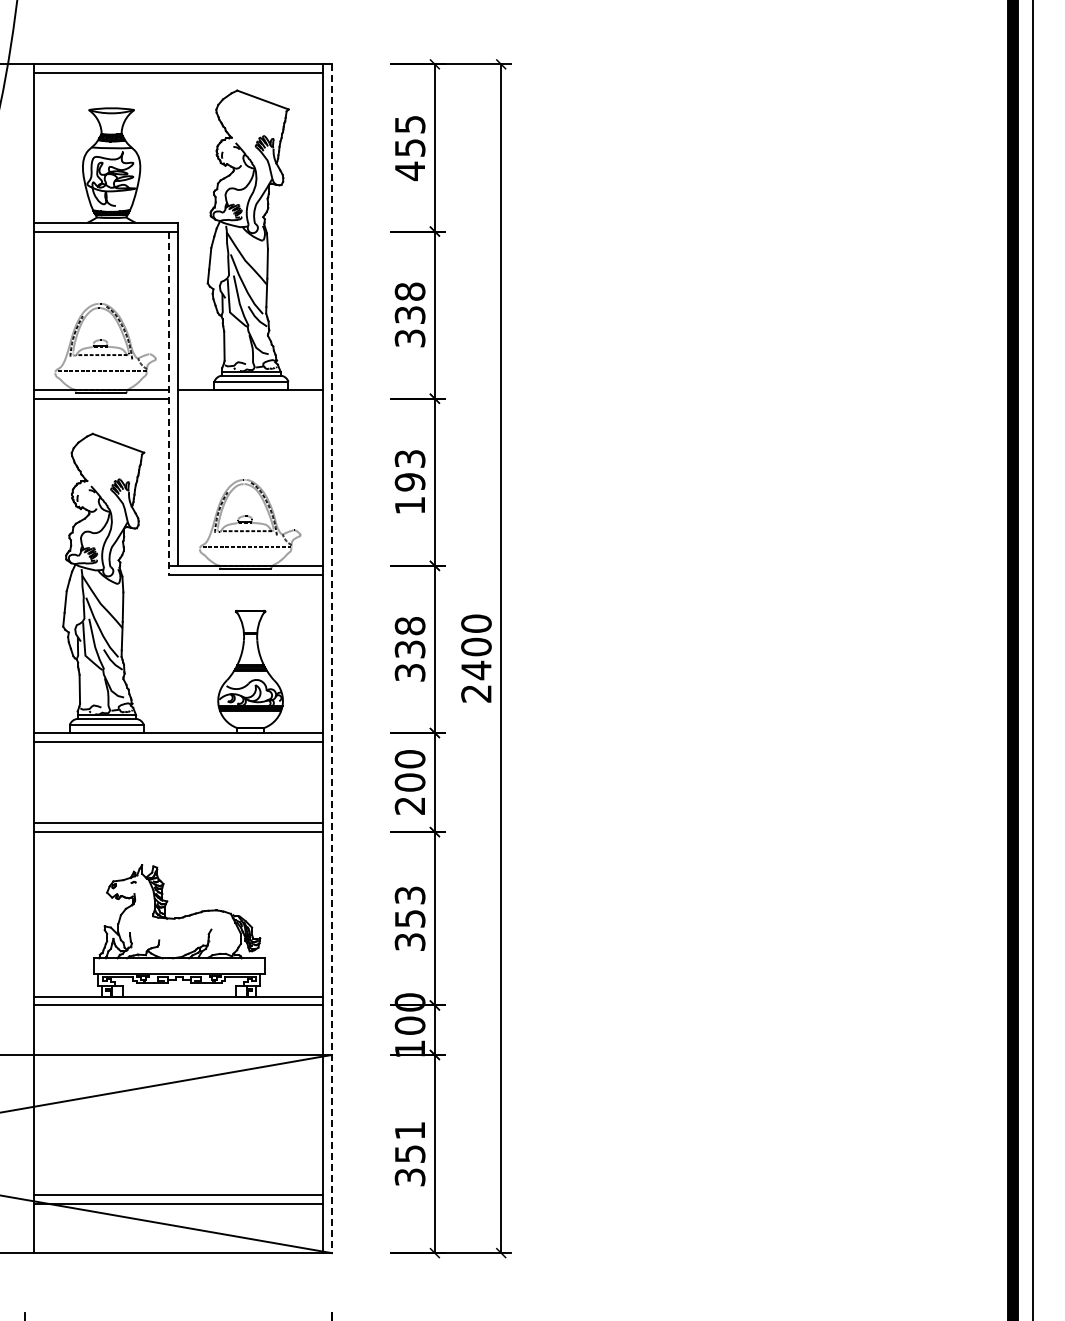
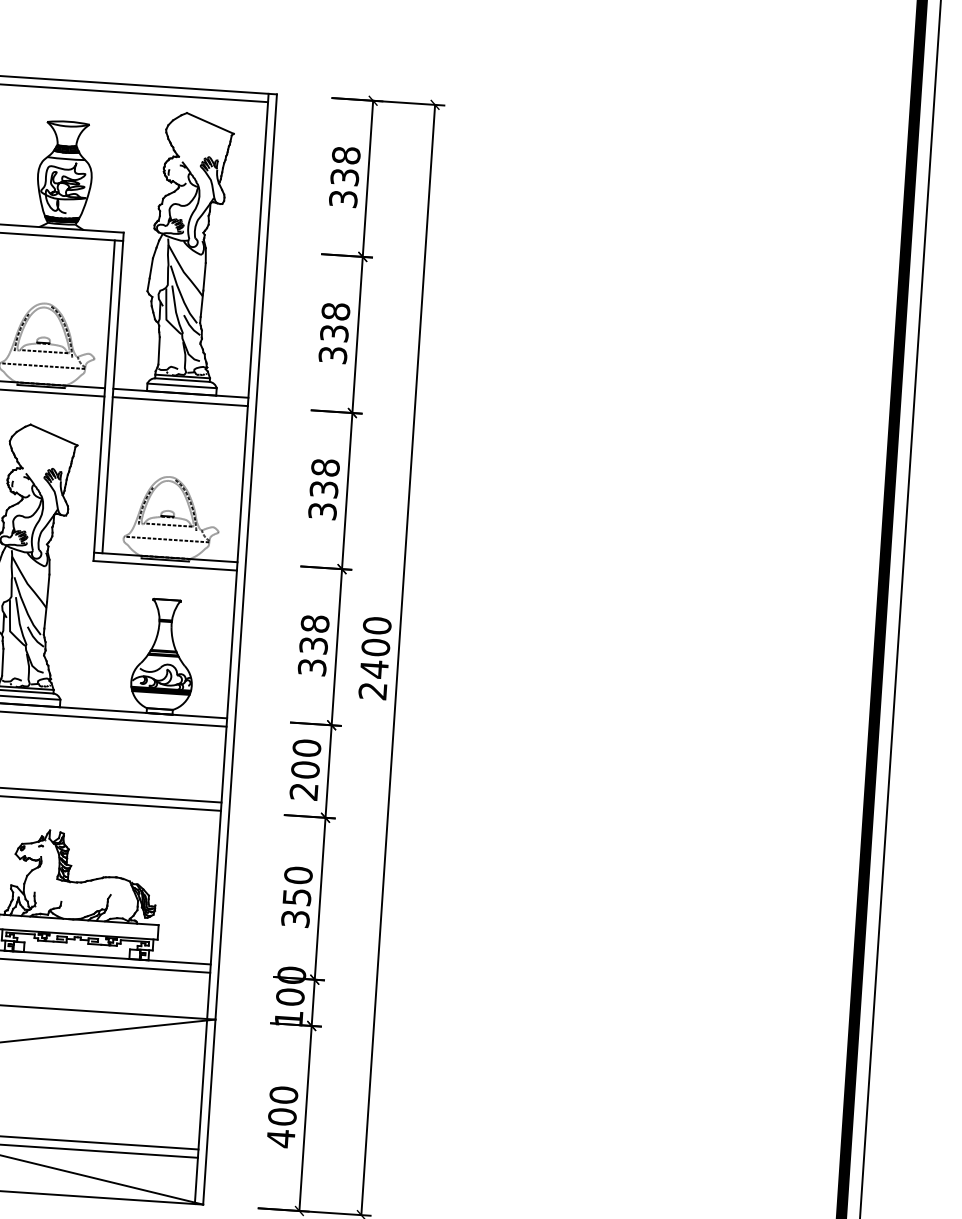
text: (409, 148) -> (344, 177), 455 -> 338
line: (250, 398) -> (180, 401), added
line: (169, 403) -> (104, 401), dashed -> solid
text: (409, 481) -> (323, 488), 193 -> 338
line: (331, 659) -> (239, 650), dashed -> solid
text: (409, 895) -> (297, 875), 353 -> 350
text: (409, 1154) -> (281, 1117), 351 -> 400

